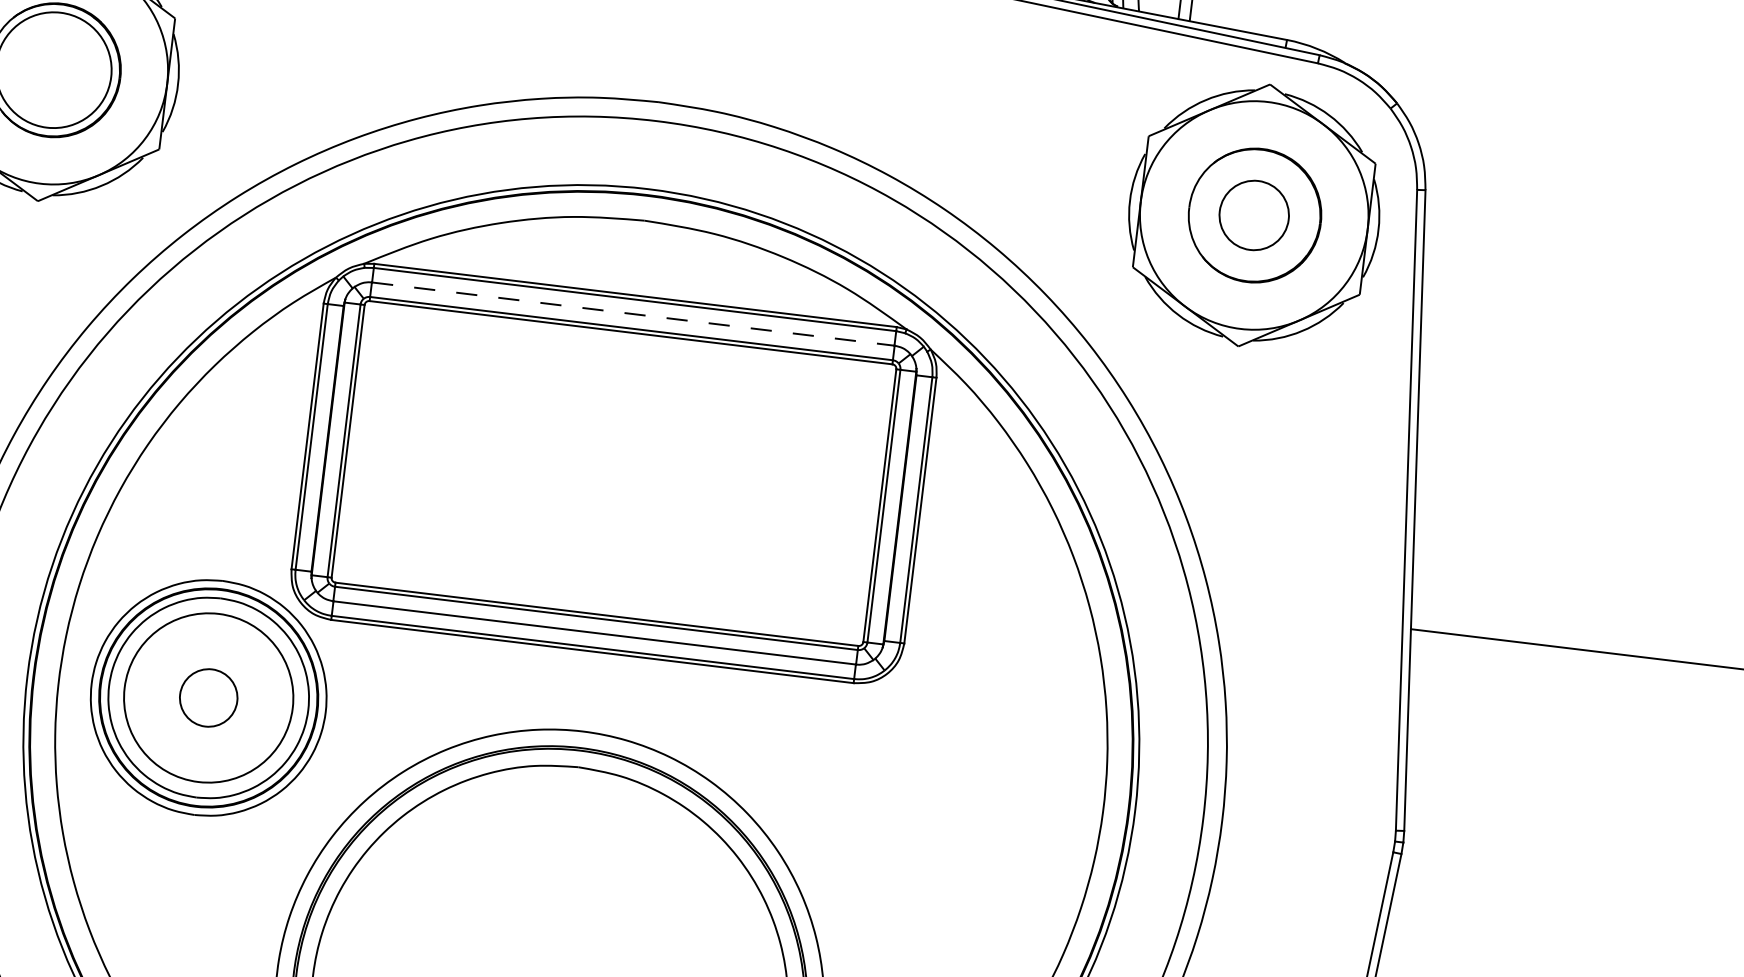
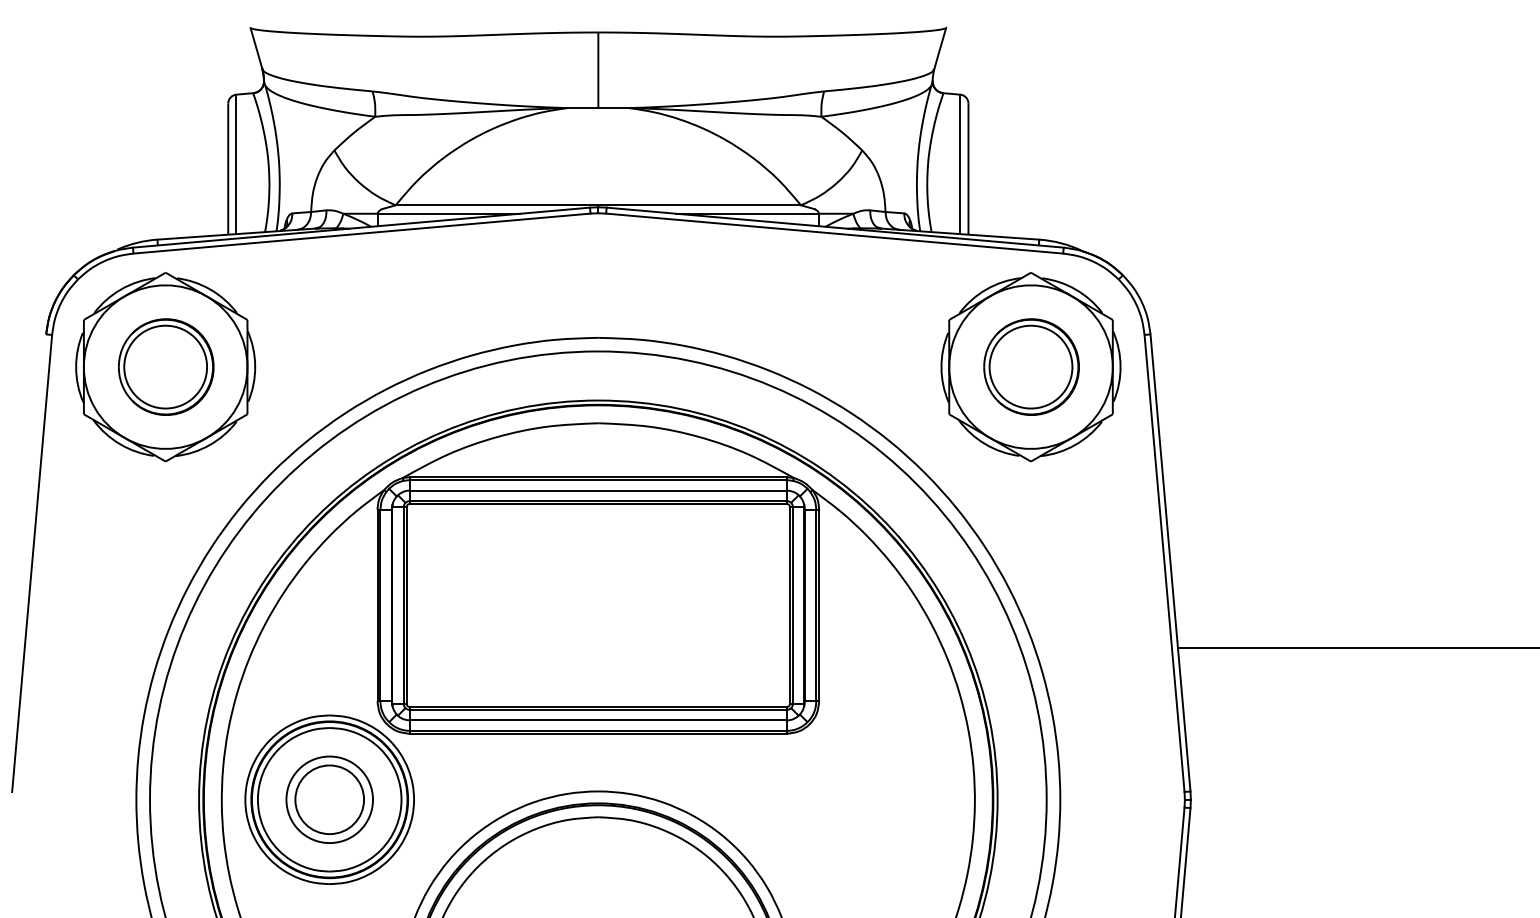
circle: (1253, 214) -> (1030, 366), size x1.67
line: (633, 314) -> (598, 490), dashed -> solid
circle: (208, 697) -> (329, 799), size x0.71
circle: (208, 697) -> (329, 799), size x1.67

